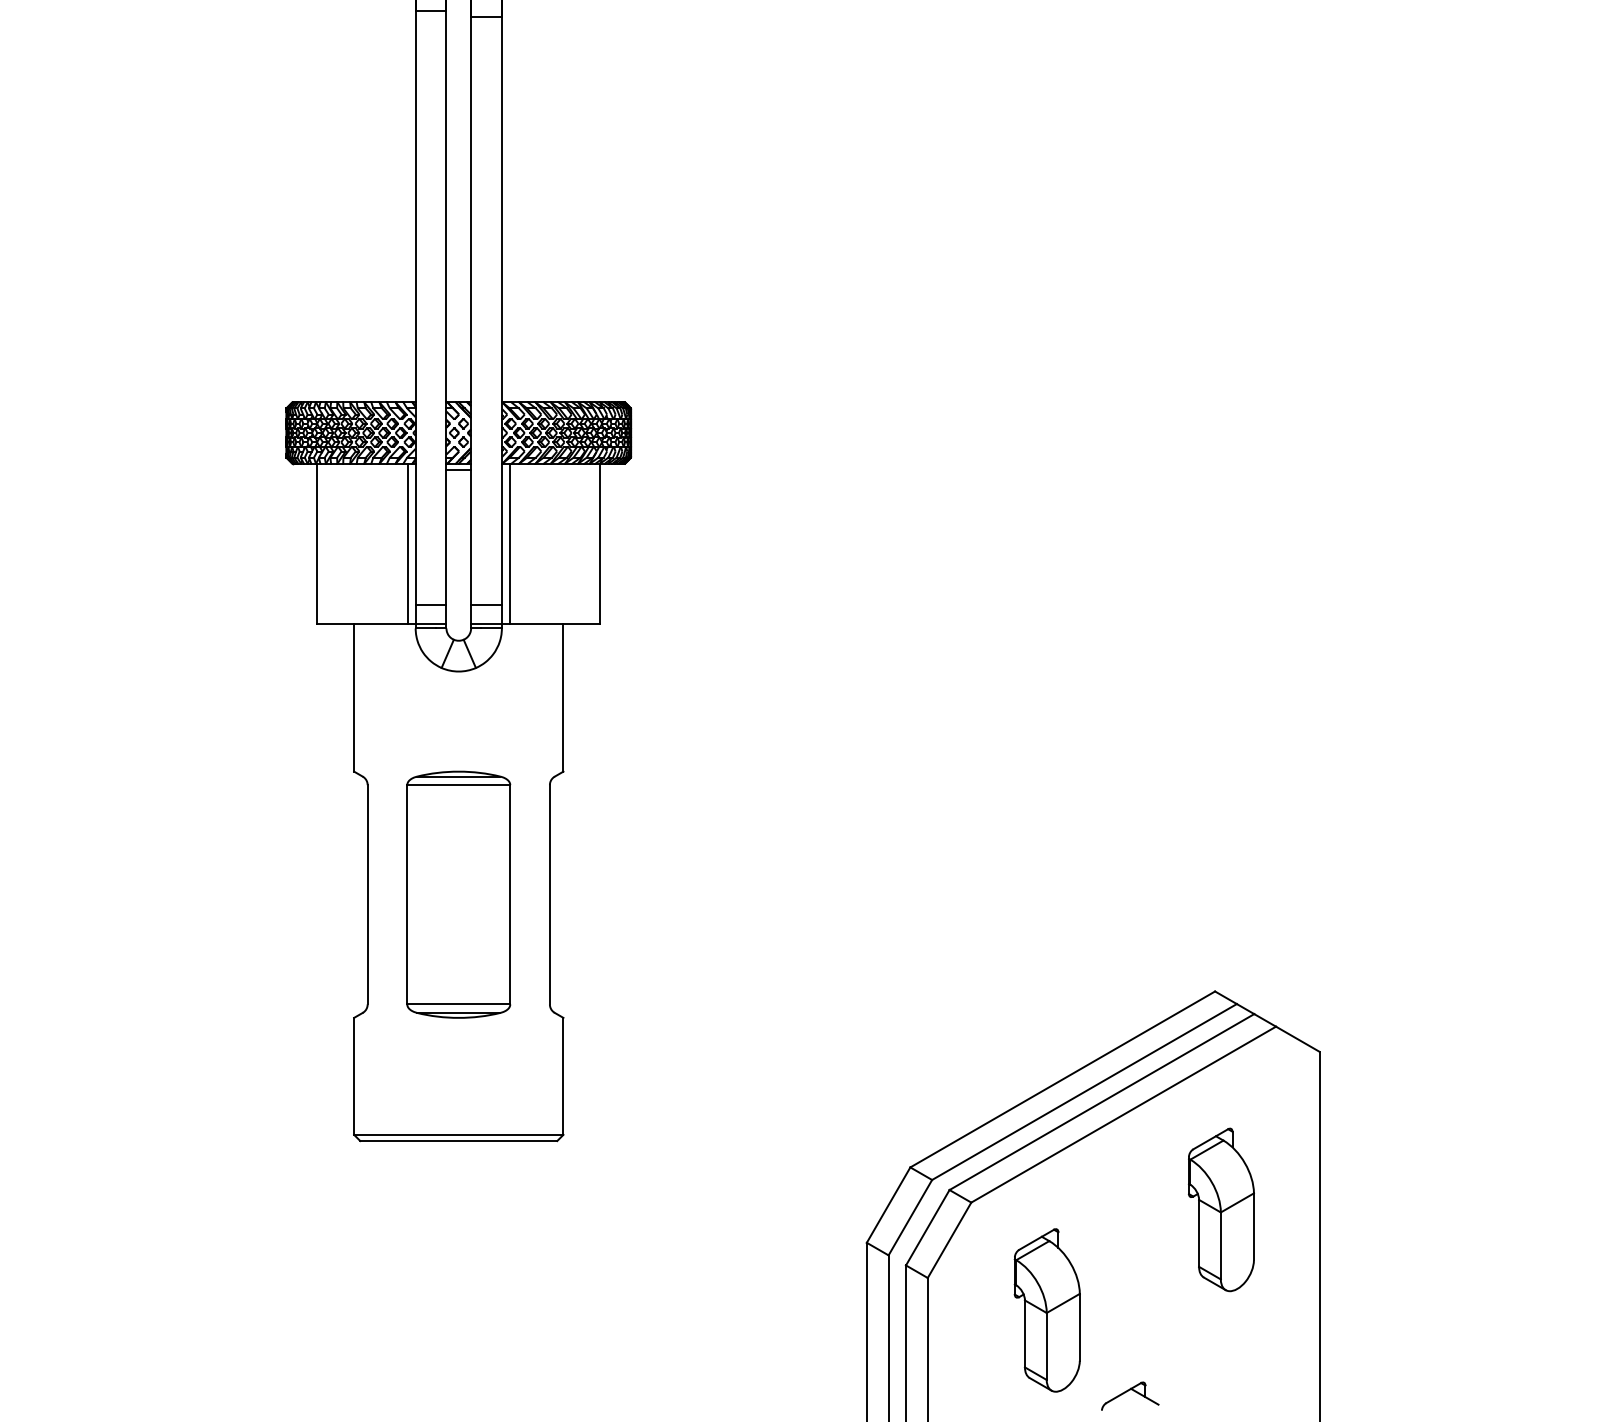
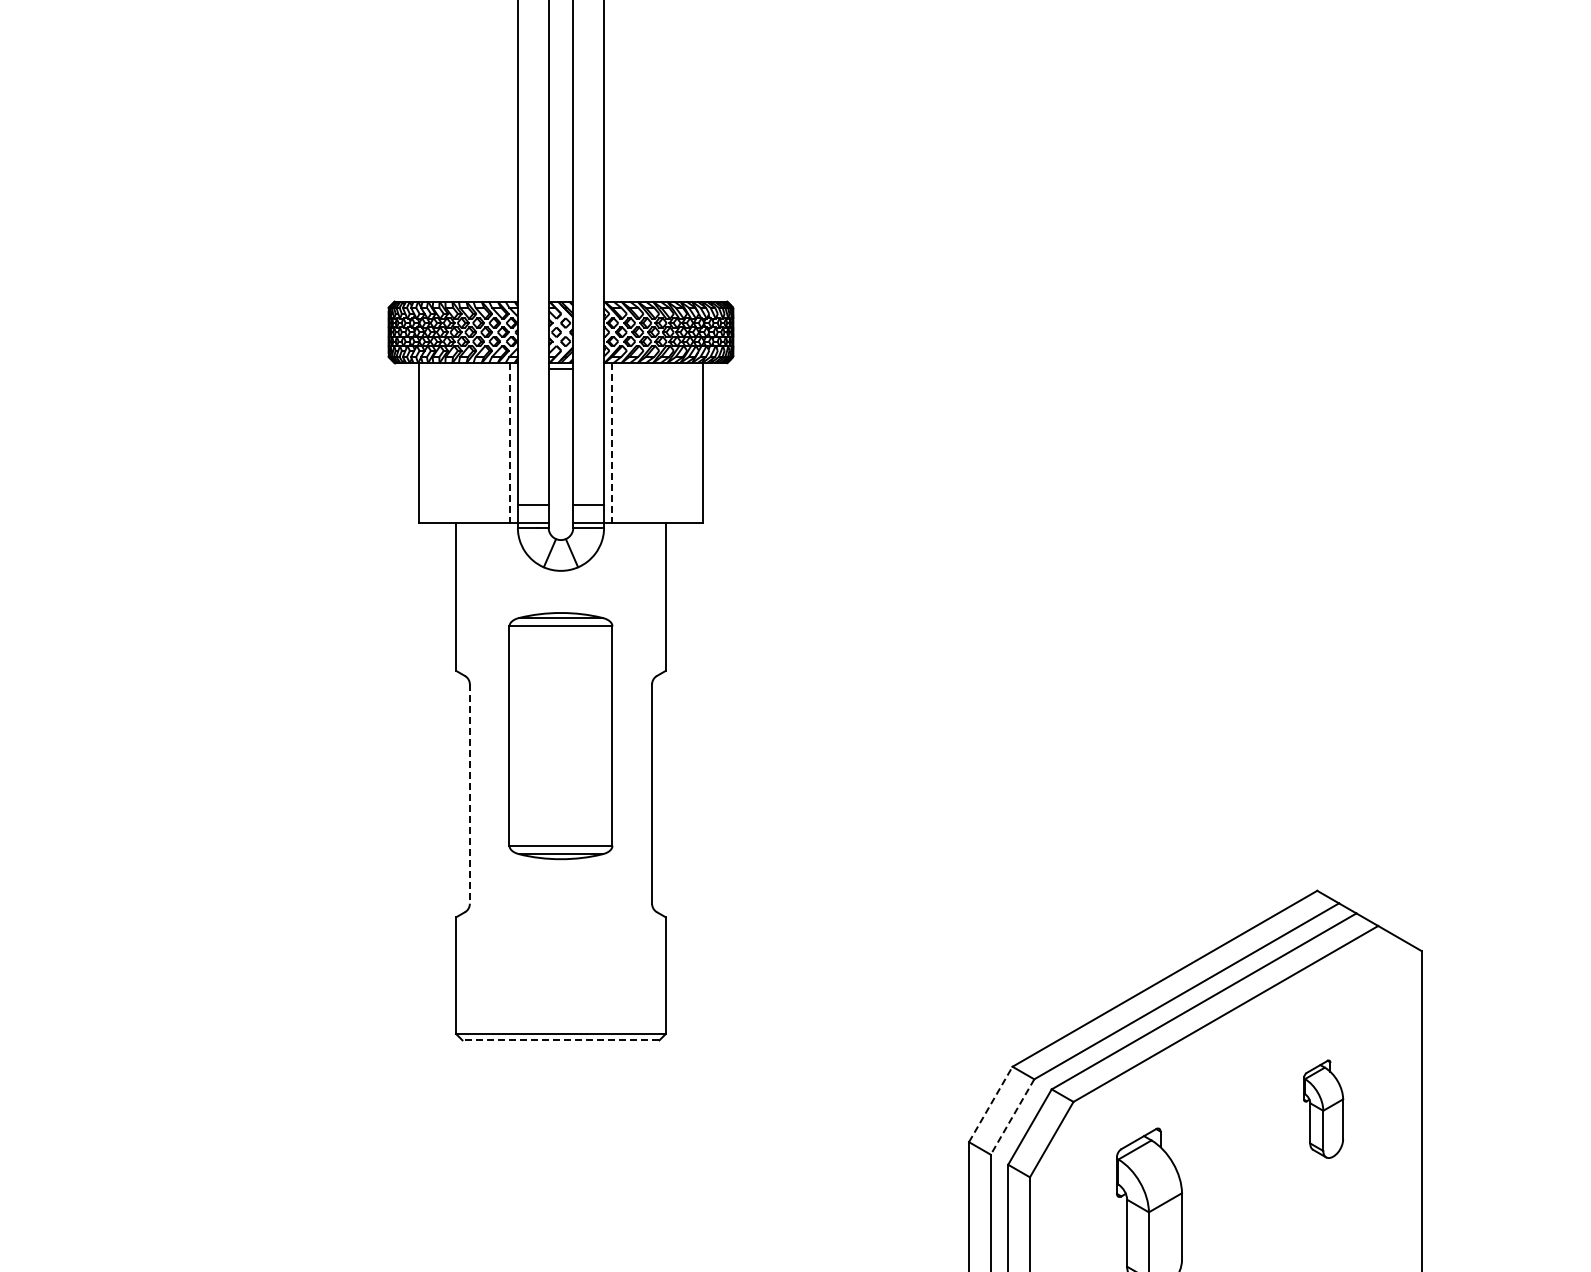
line: (407, 544) -> (509, 443), solid -> dashed
line: (509, 544) -> (611, 443), solid -> dashed
line: (367, 894) -> (469, 793), solid -> dashed
part: (458, 894) -> (560, 735), moved
line: (458, 1141) -> (560, 1040), solid -> dashed
line: (888, 1205) -> (990, 1104), solid -> dashed
part: (1221, 1209) -> (1323, 1108), size x0.6
line: (910, 1217) -> (1012, 1116), solid -> dashed

